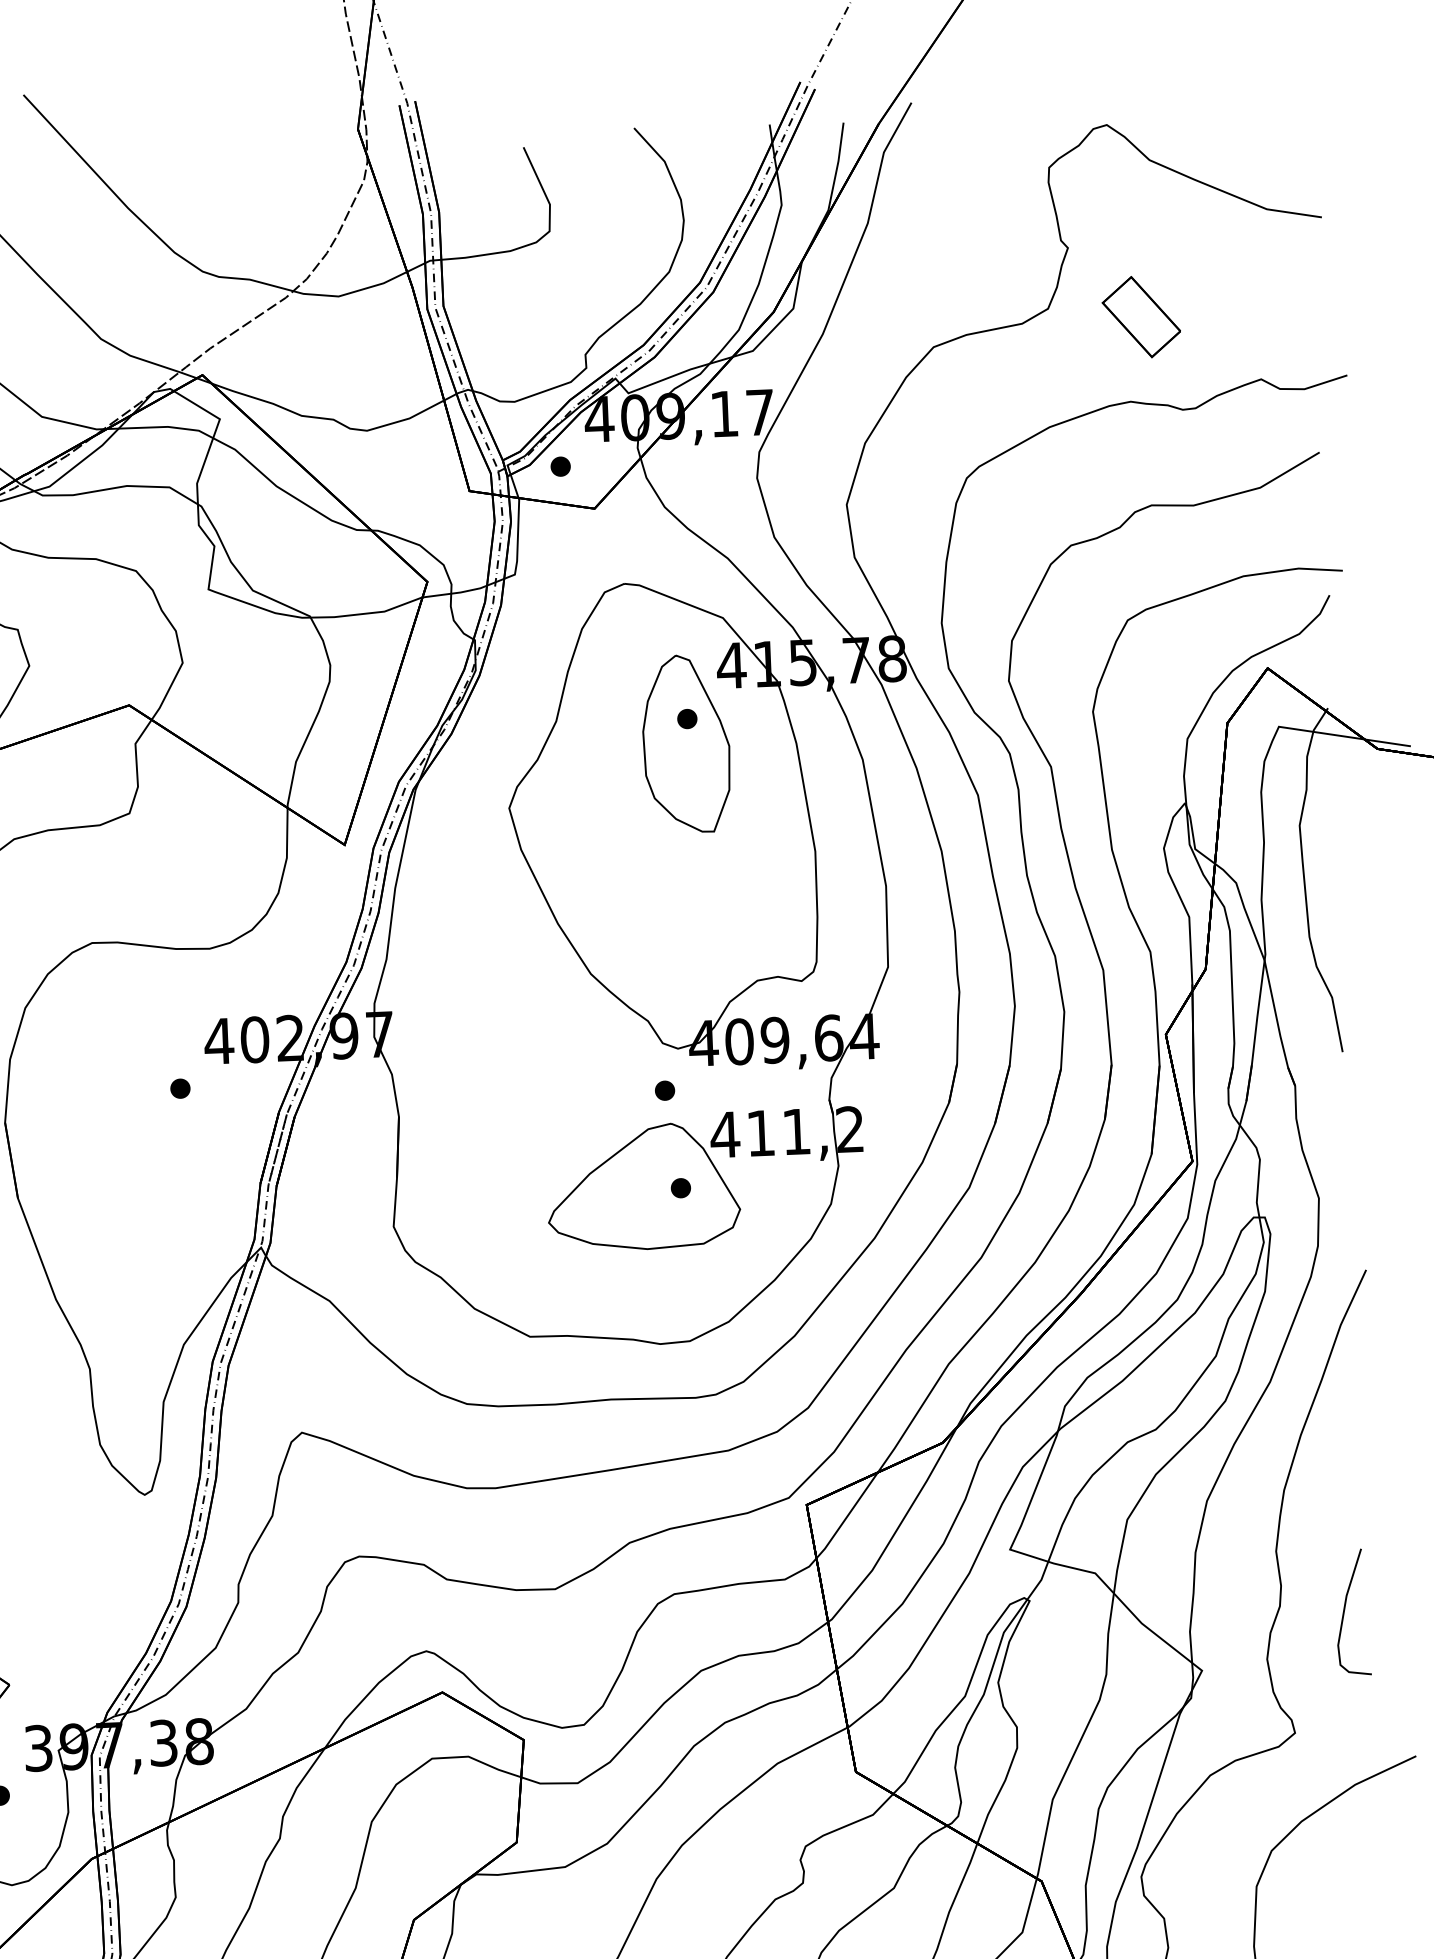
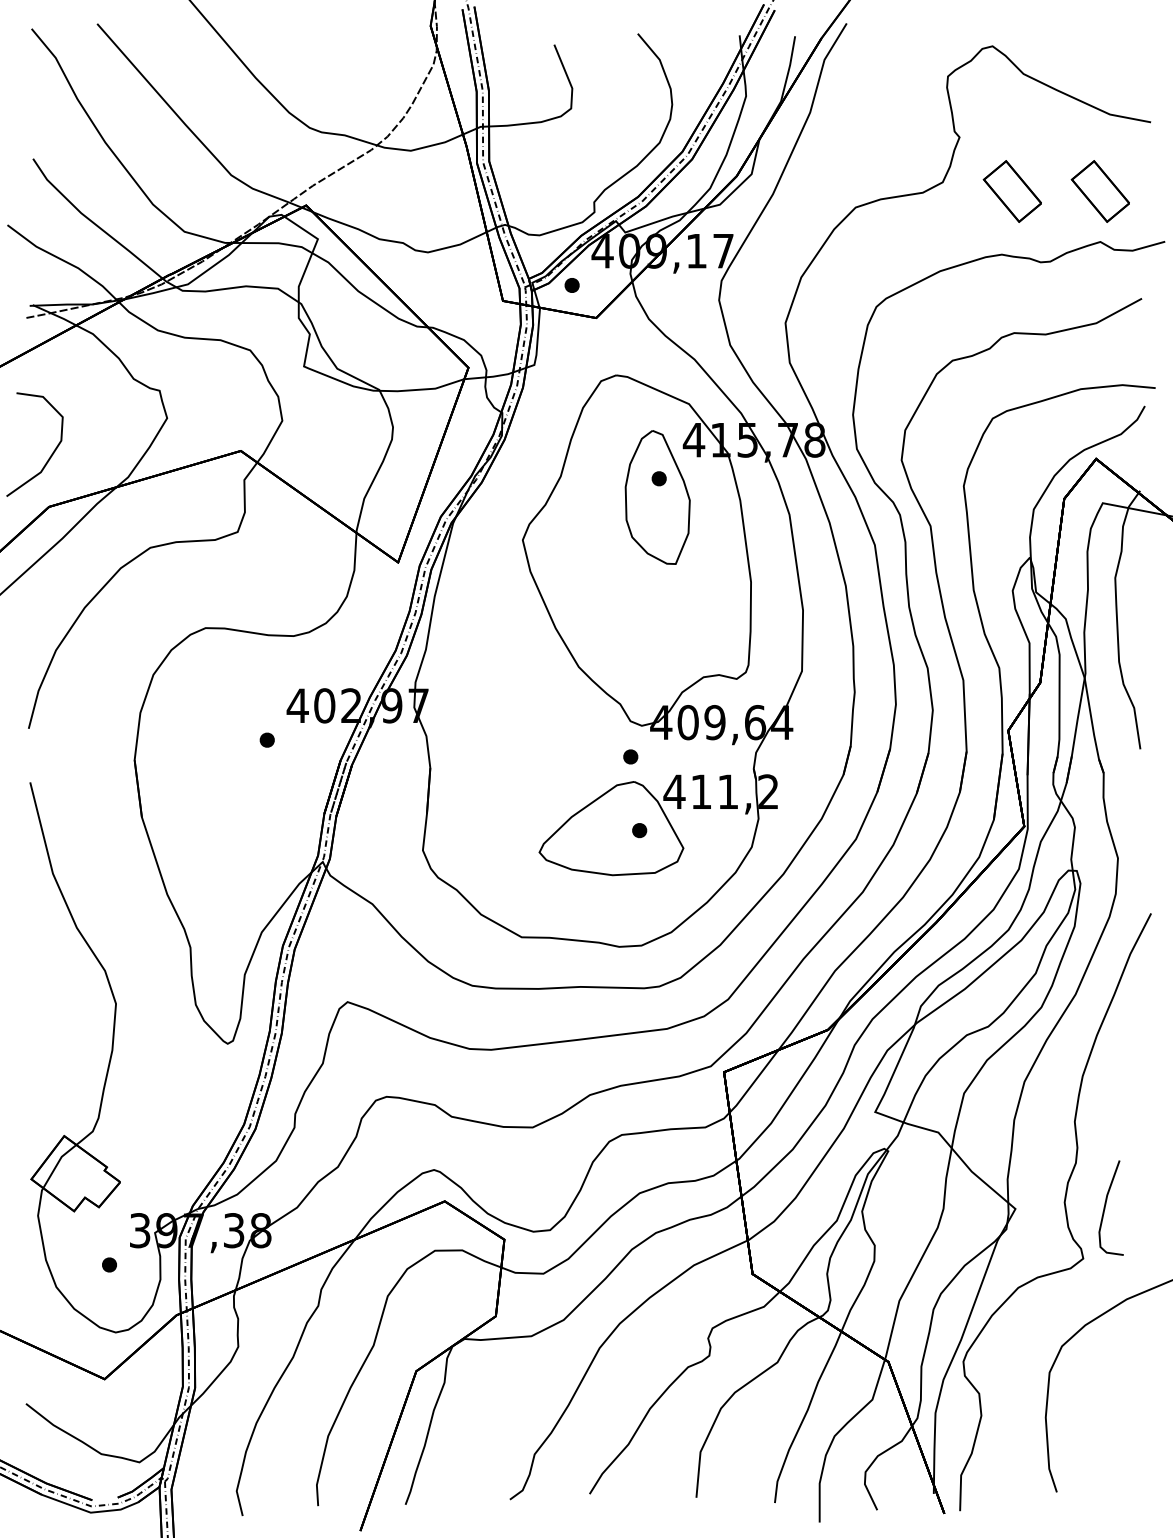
part: (1257, 312) -> (1099, 191), added
curve: (1346, 1608) -> (1106, 1204), moved

